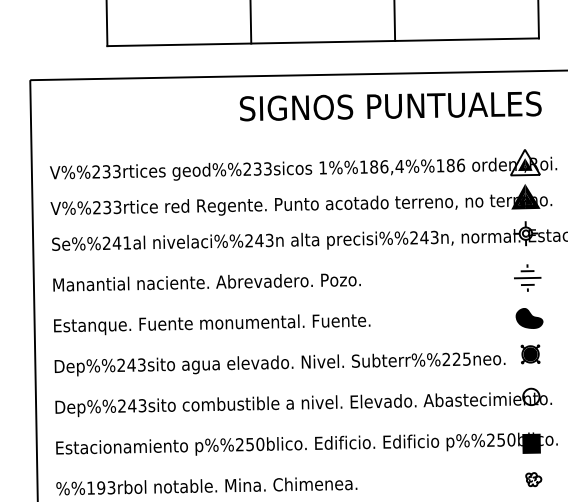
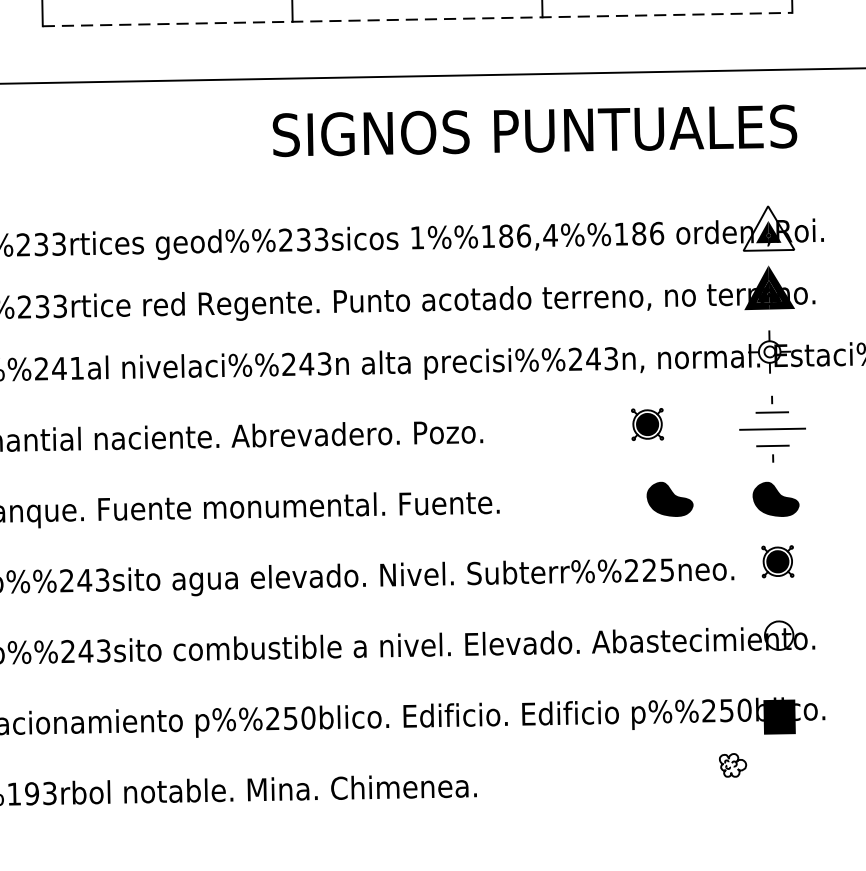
line: (323, 42) -> (418, 19), solid -> dashed
part: (455, 275) -> (647, 424), added
part: (527, 277) -> (772, 428), size x1.4
part: (468, 318) -> (670, 499), added
part: (533, 479) -> (732, 765), moved

